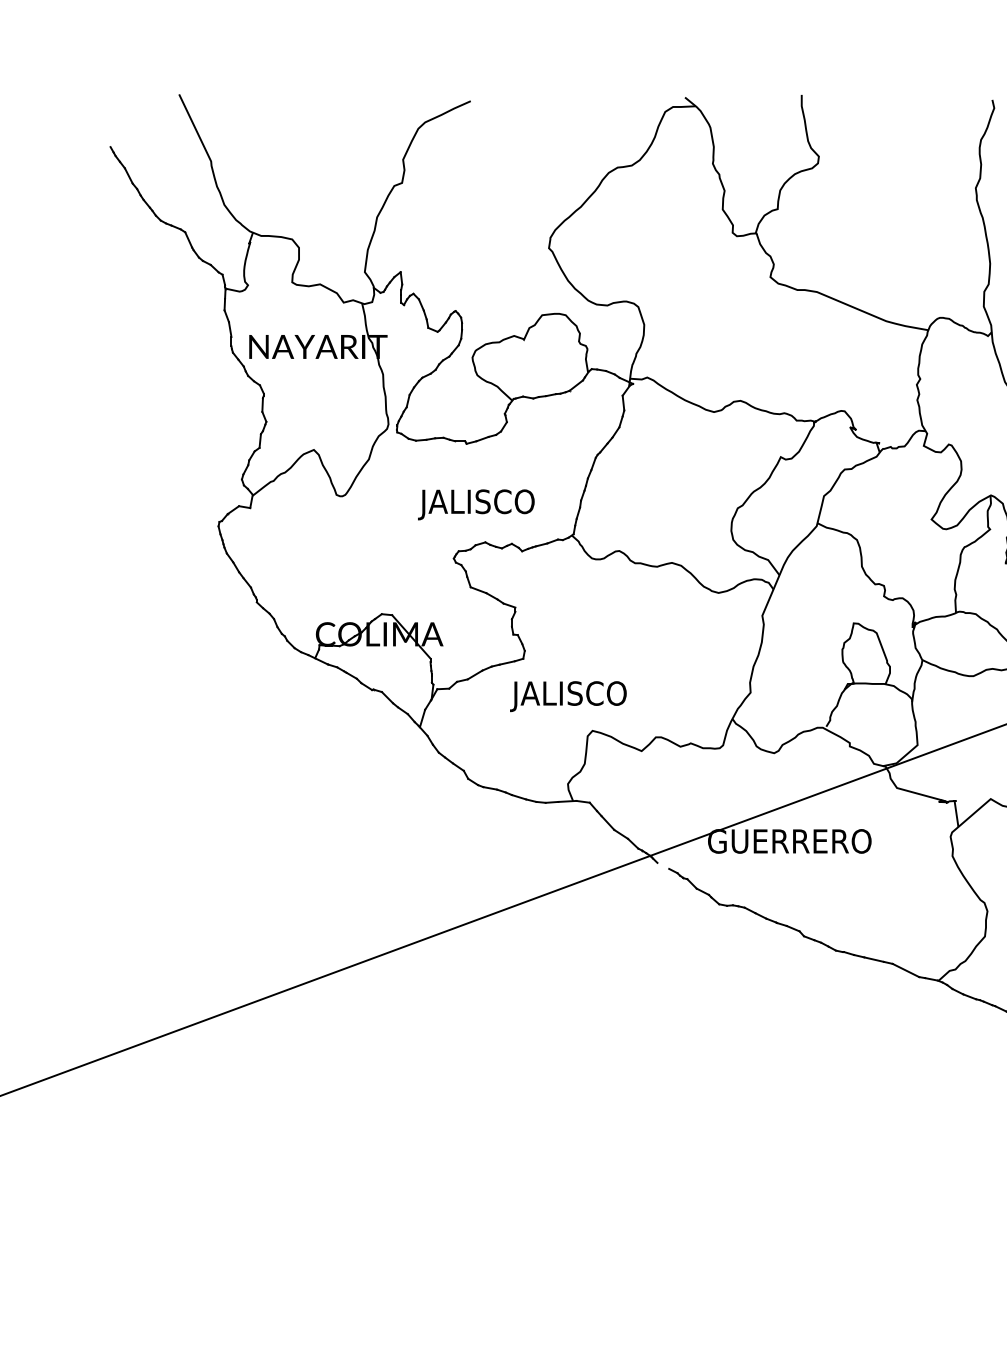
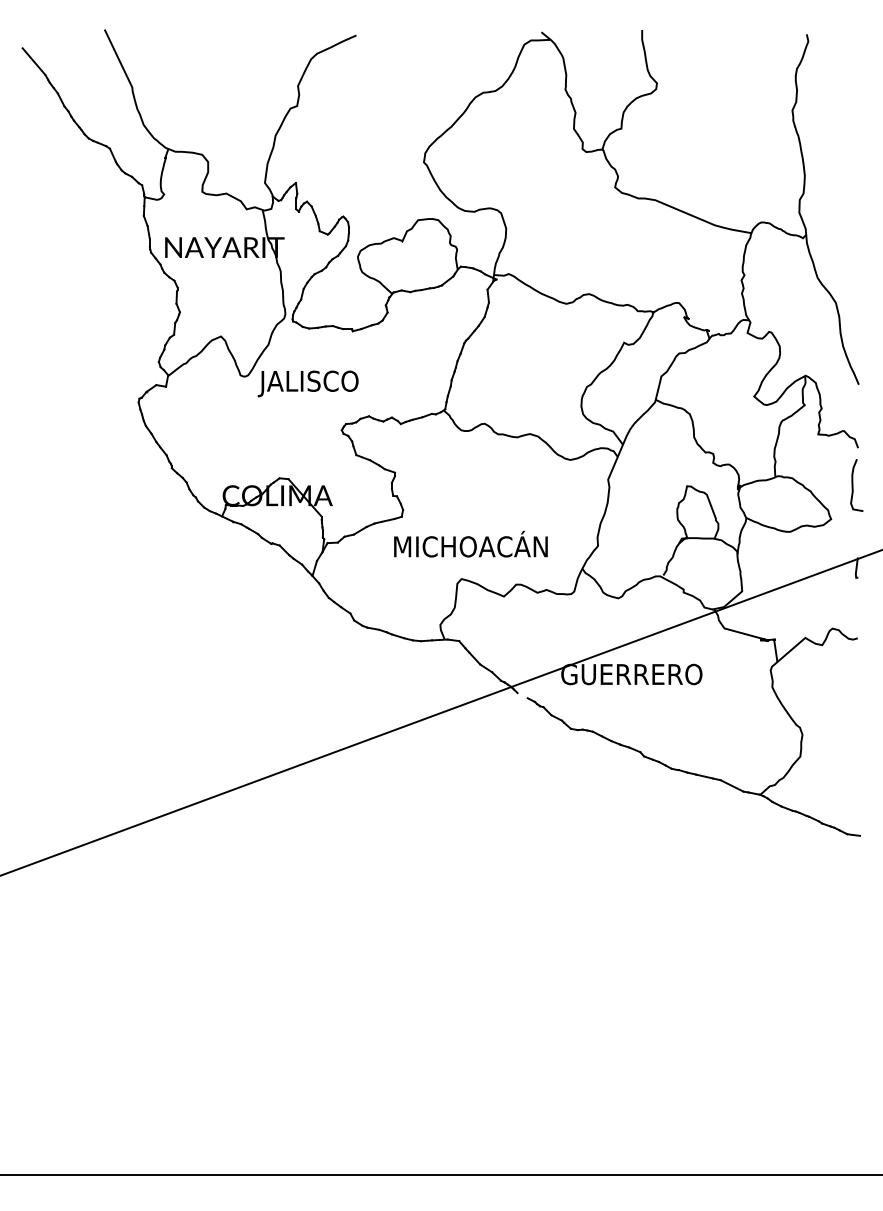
line: (96, 131) -> (33, 61), added
text: (475, 504) -> (307, 383), moved
text: (600, 693) -> (468, 546), JALISCO -> MICHOACÁN

